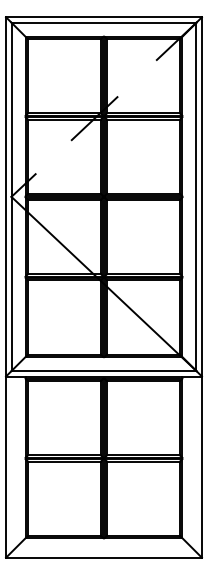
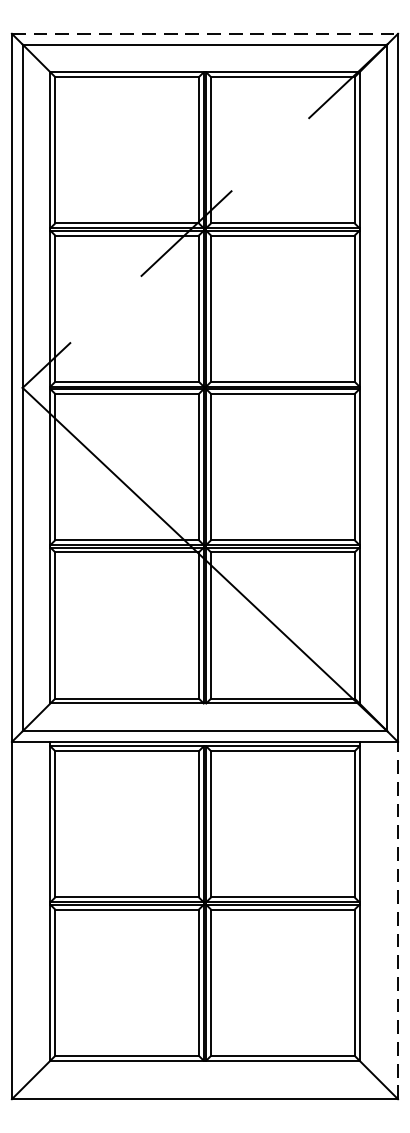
line: (104, 17) -> (205, 34), solid -> dashed
line: (201, 467) -> (397, 921), solid -> dashed

